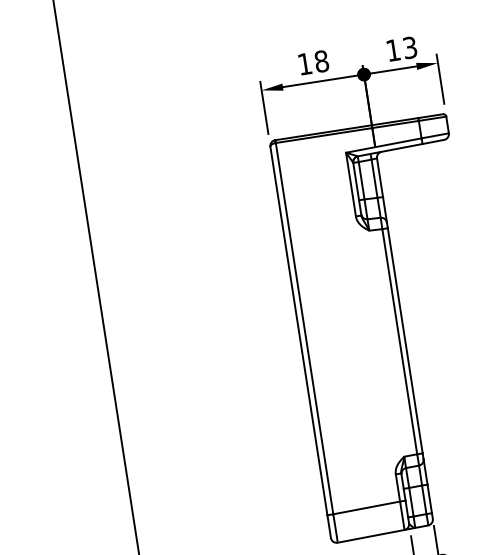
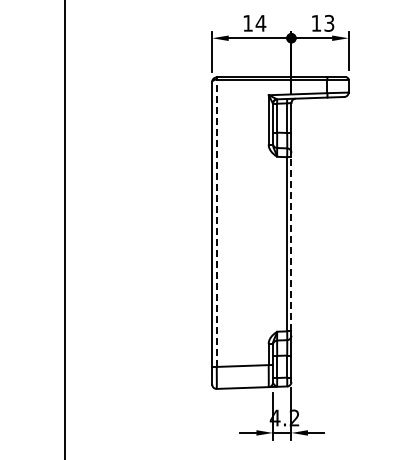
text: (320, 60) -> (260, 22), 18 -> 14
line: (304, 328) -> (216, 223), solid -> dashed
line: (405, 339) -> (291, 243), solid -> dashed

